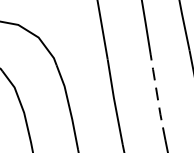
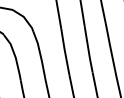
line: (157, 97) -> (88, 49), dashed -> solid

